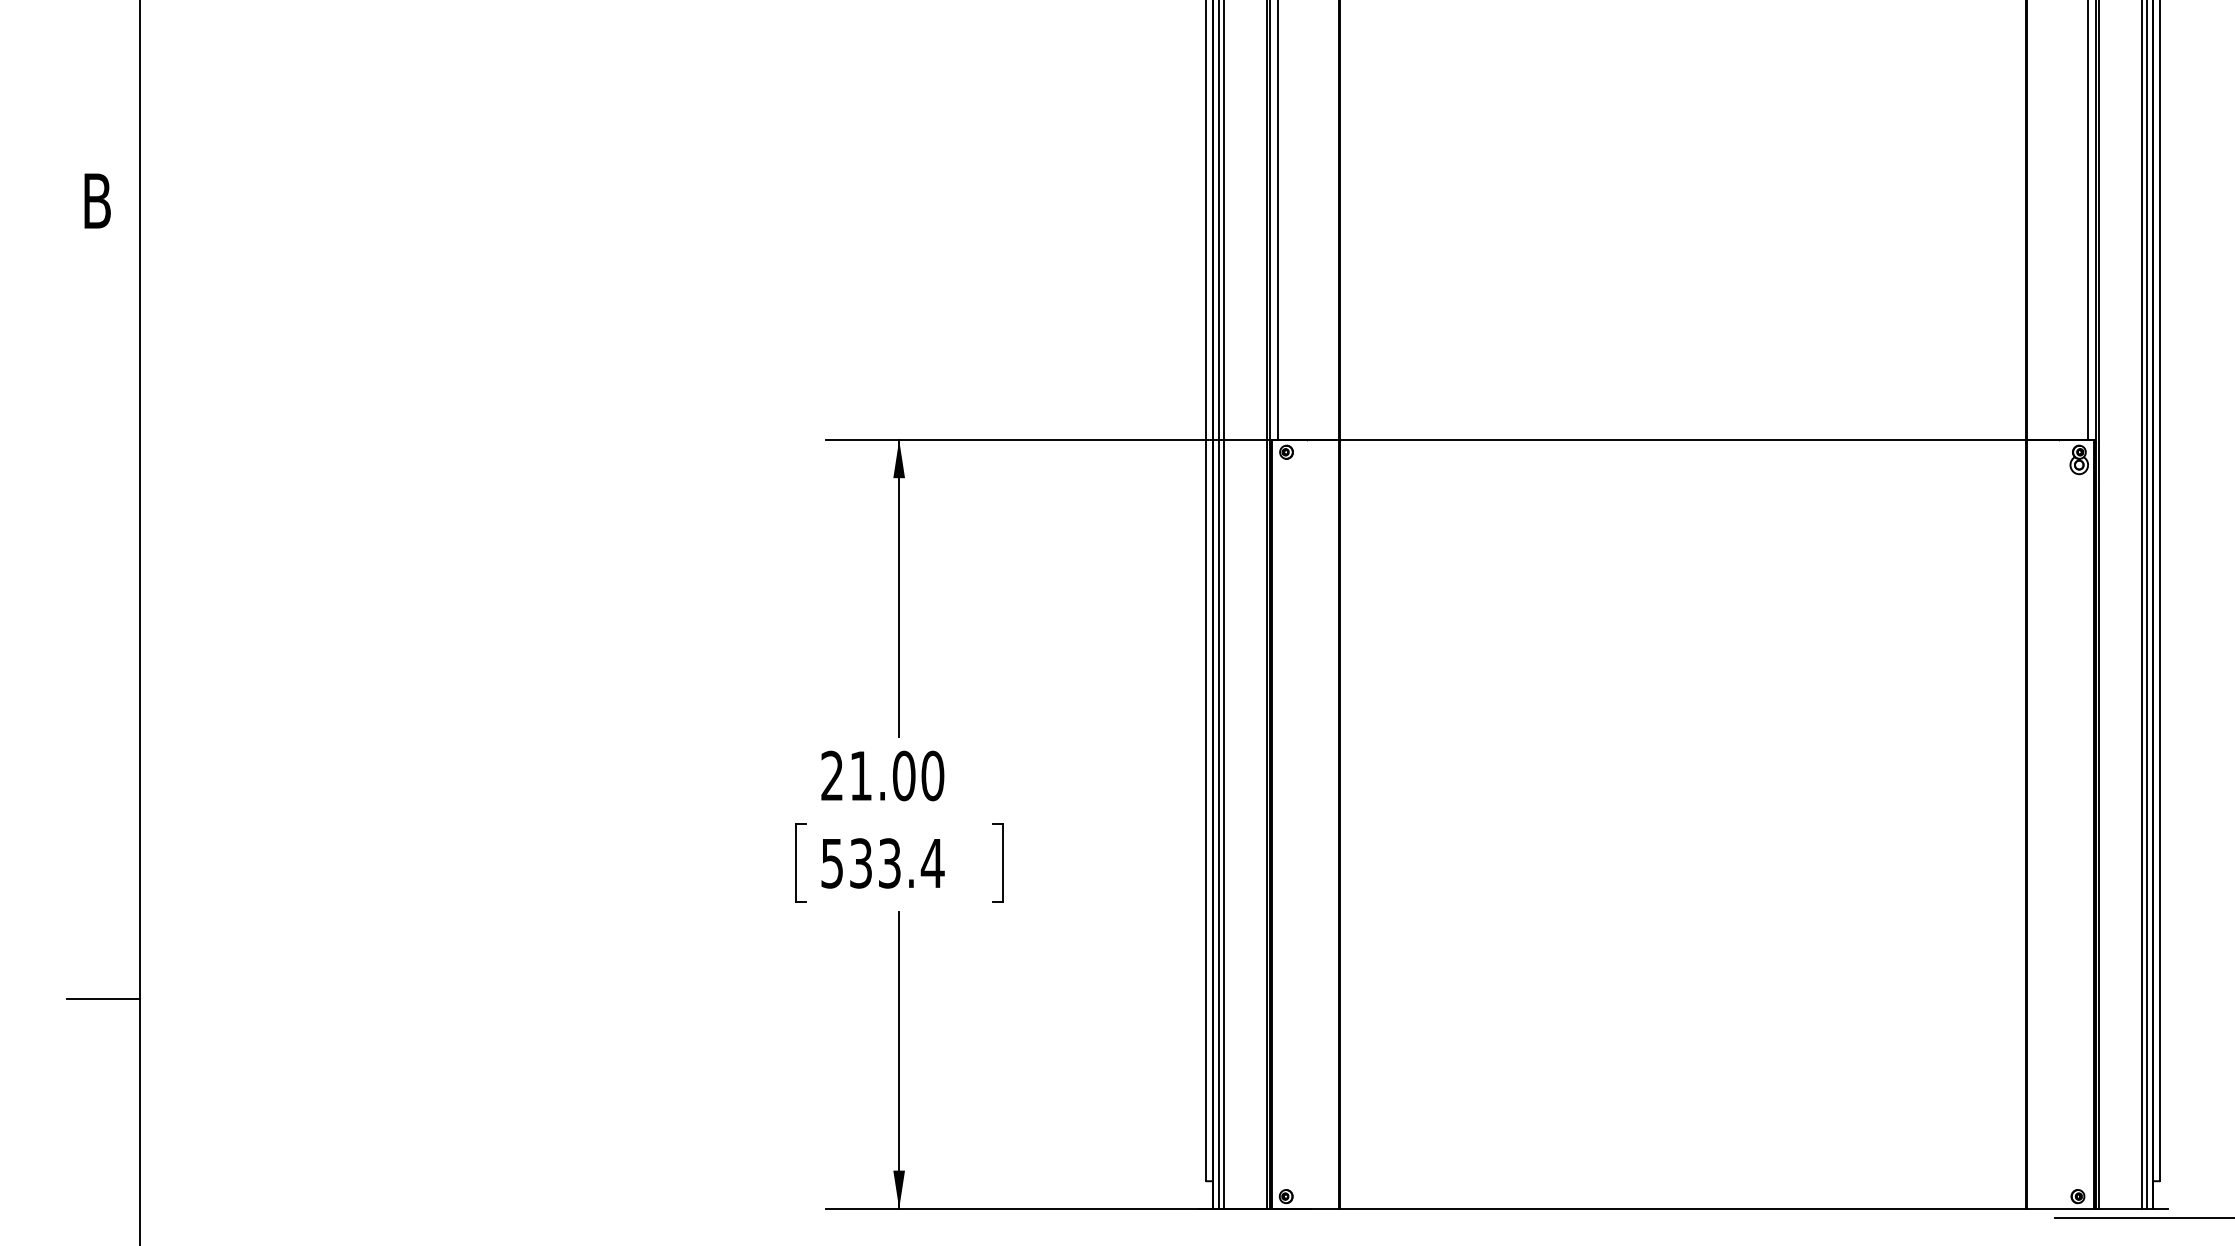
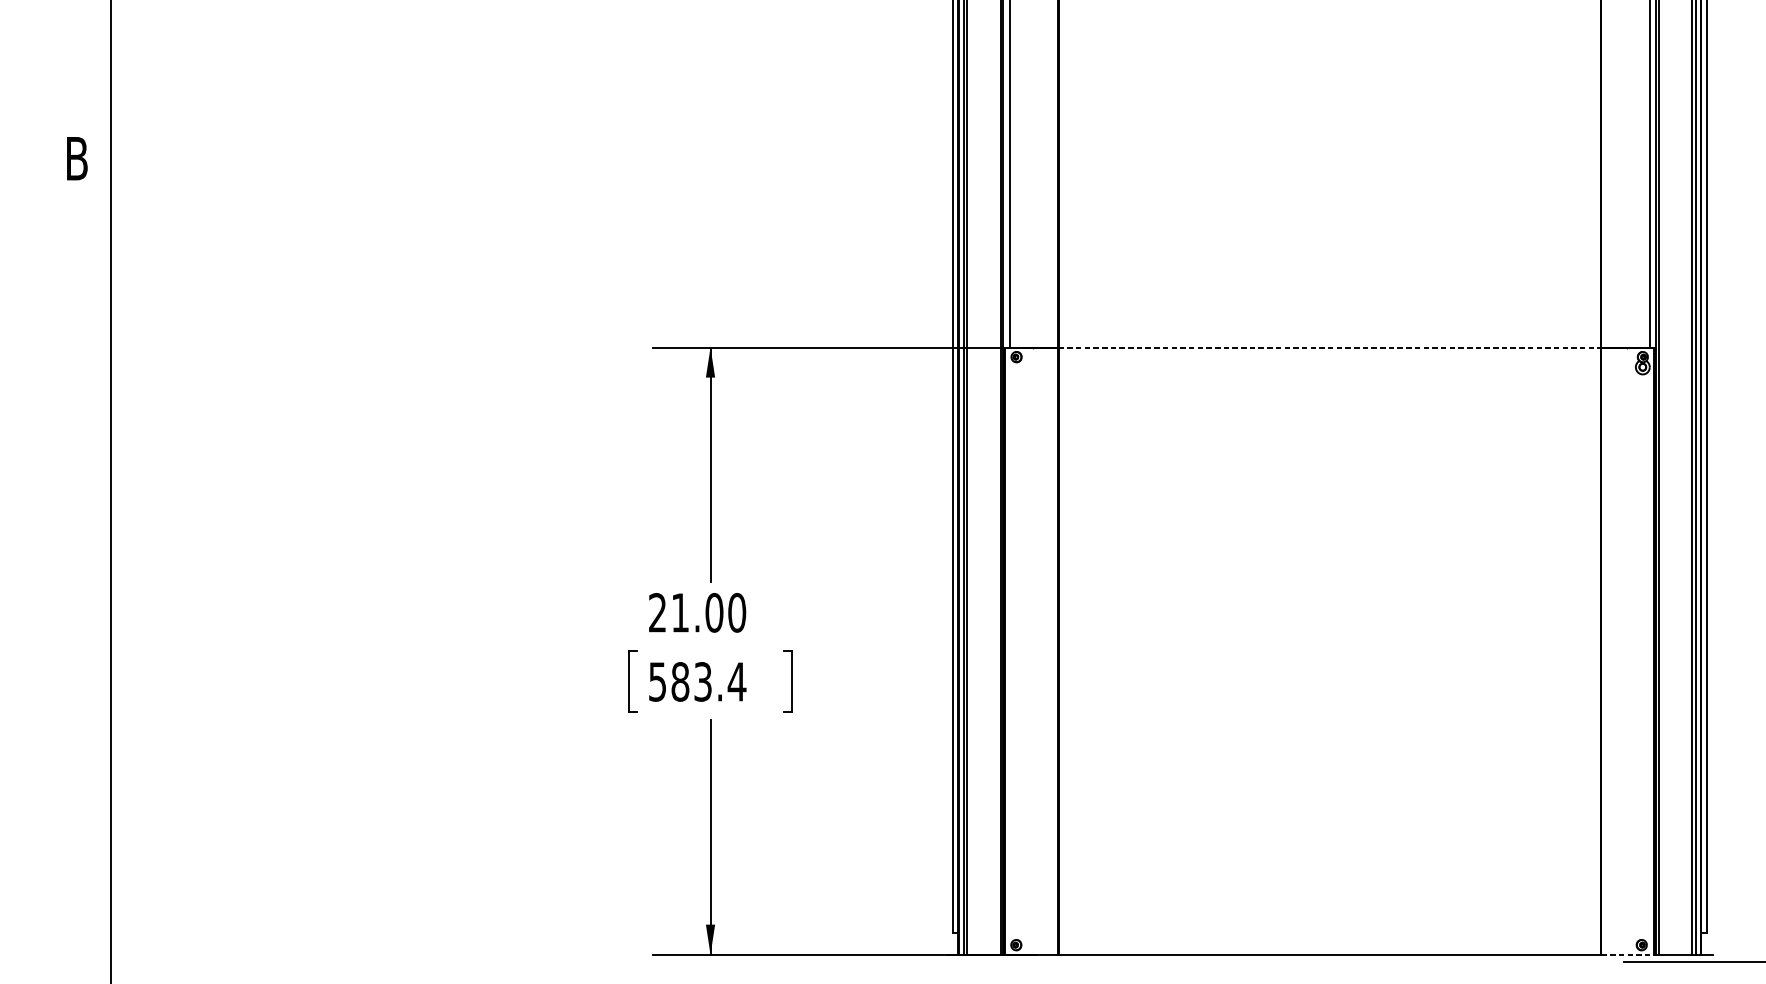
line: (1683, 440) -> (1330, 347), solid -> dashed
text: (861, 863) -> (680, 681), 533.4 -> 583.4
line: (103, 999) -> (81, 789), removed
line: (2060, 1208) -> (1627, 954), solid -> dashed

